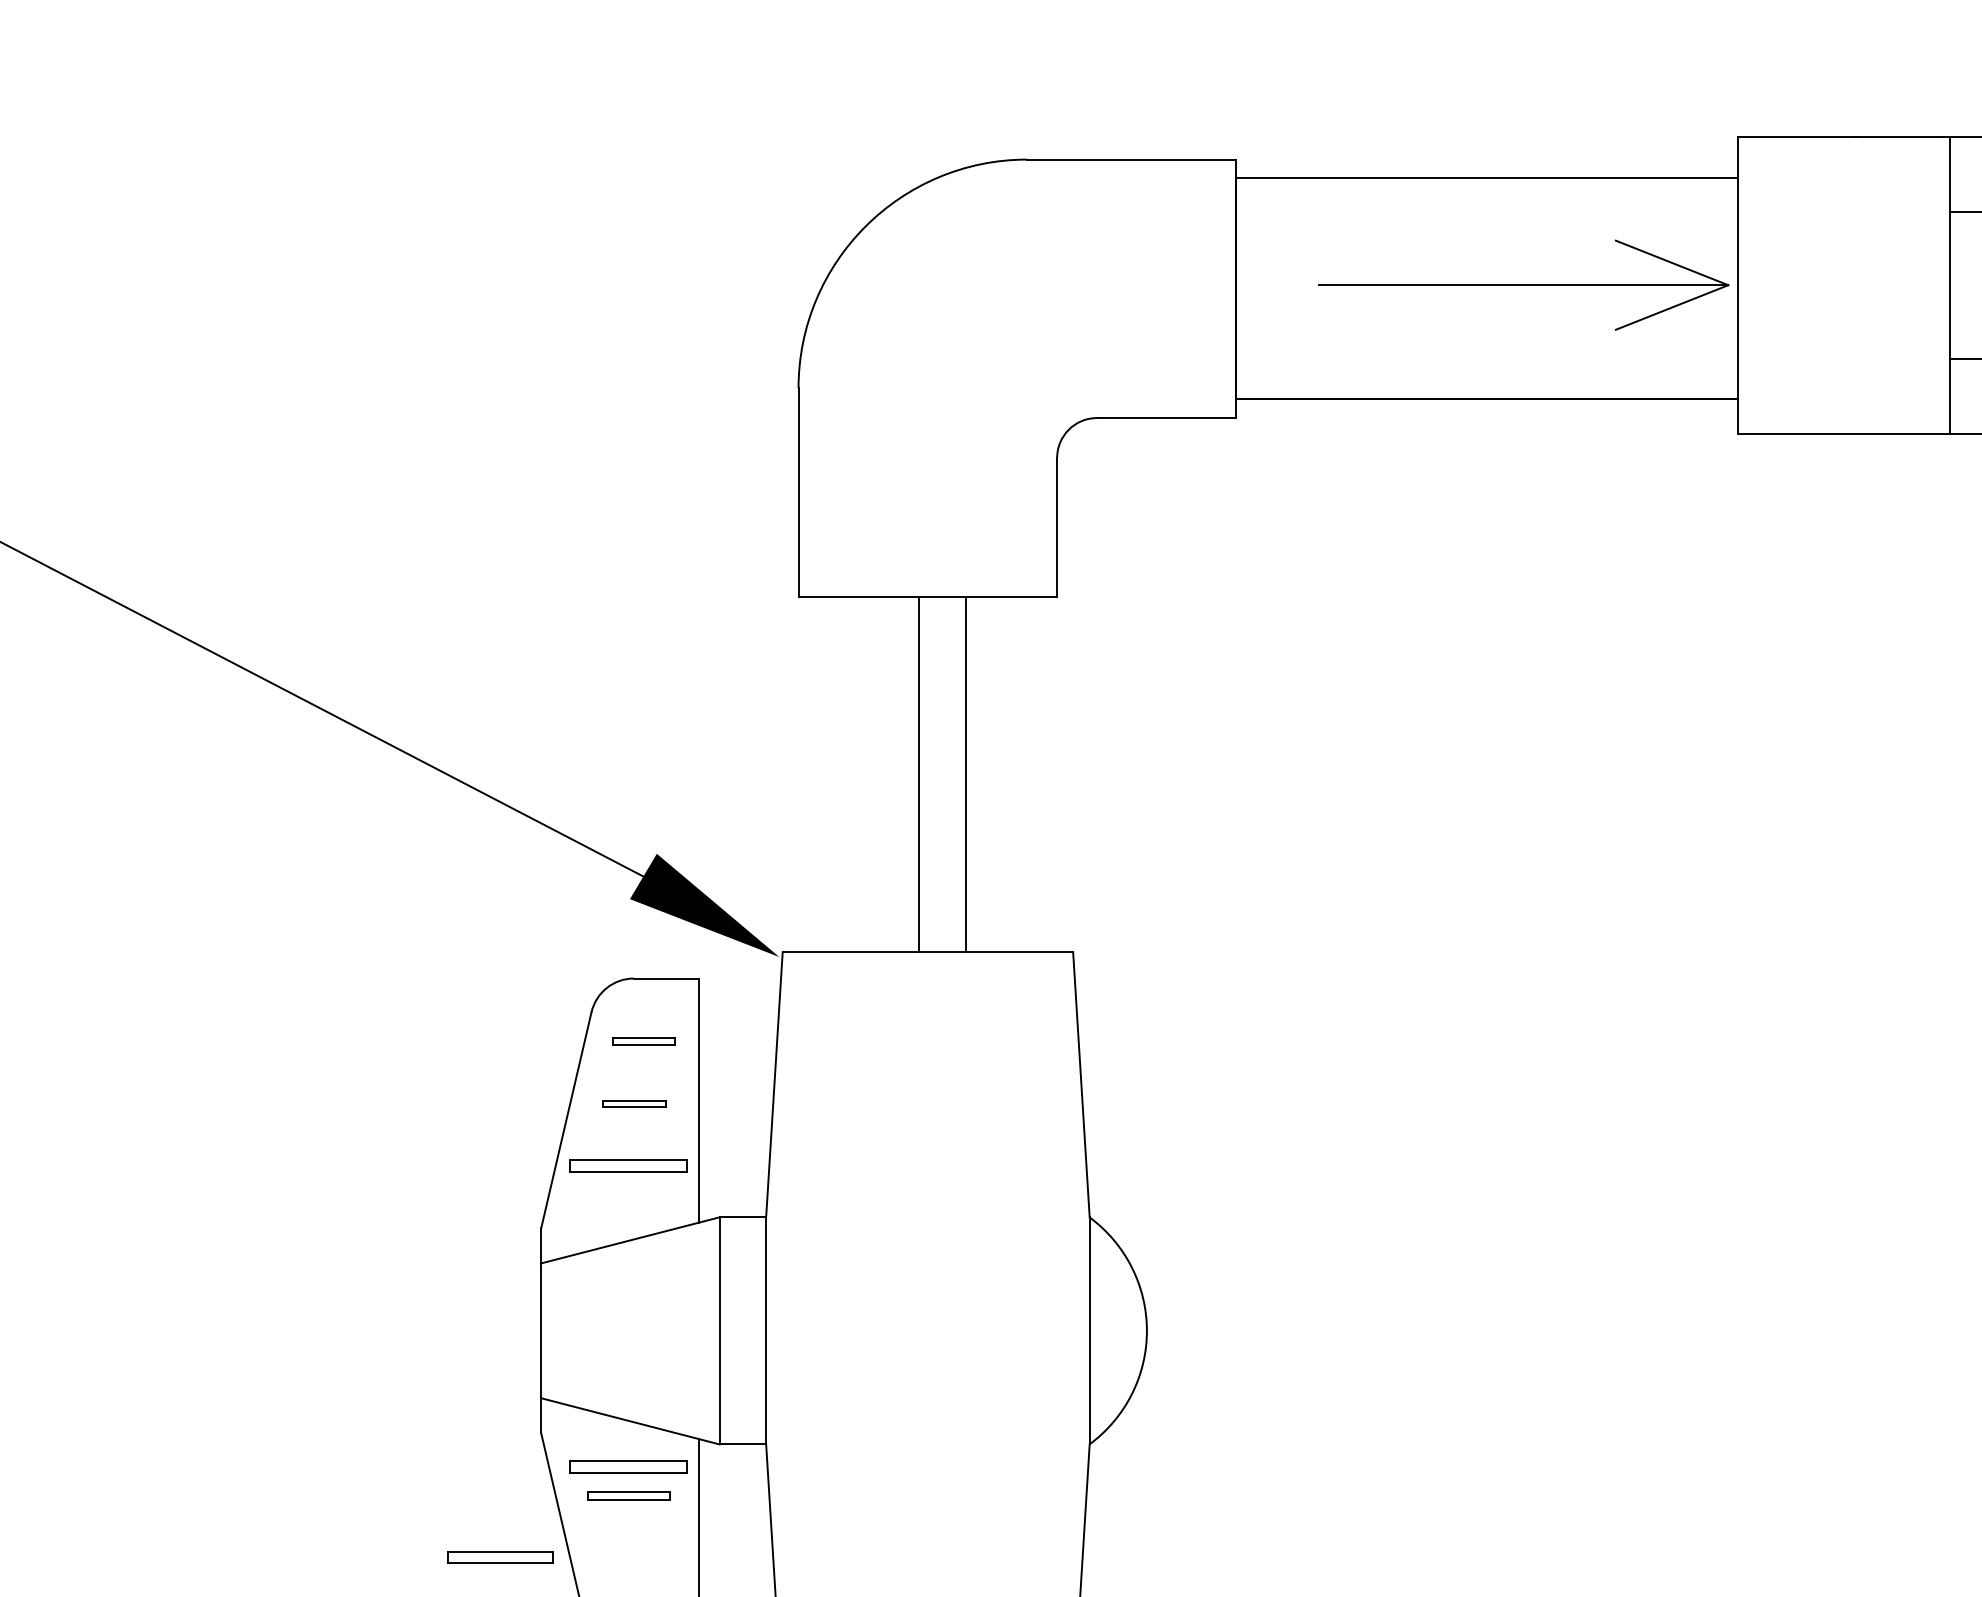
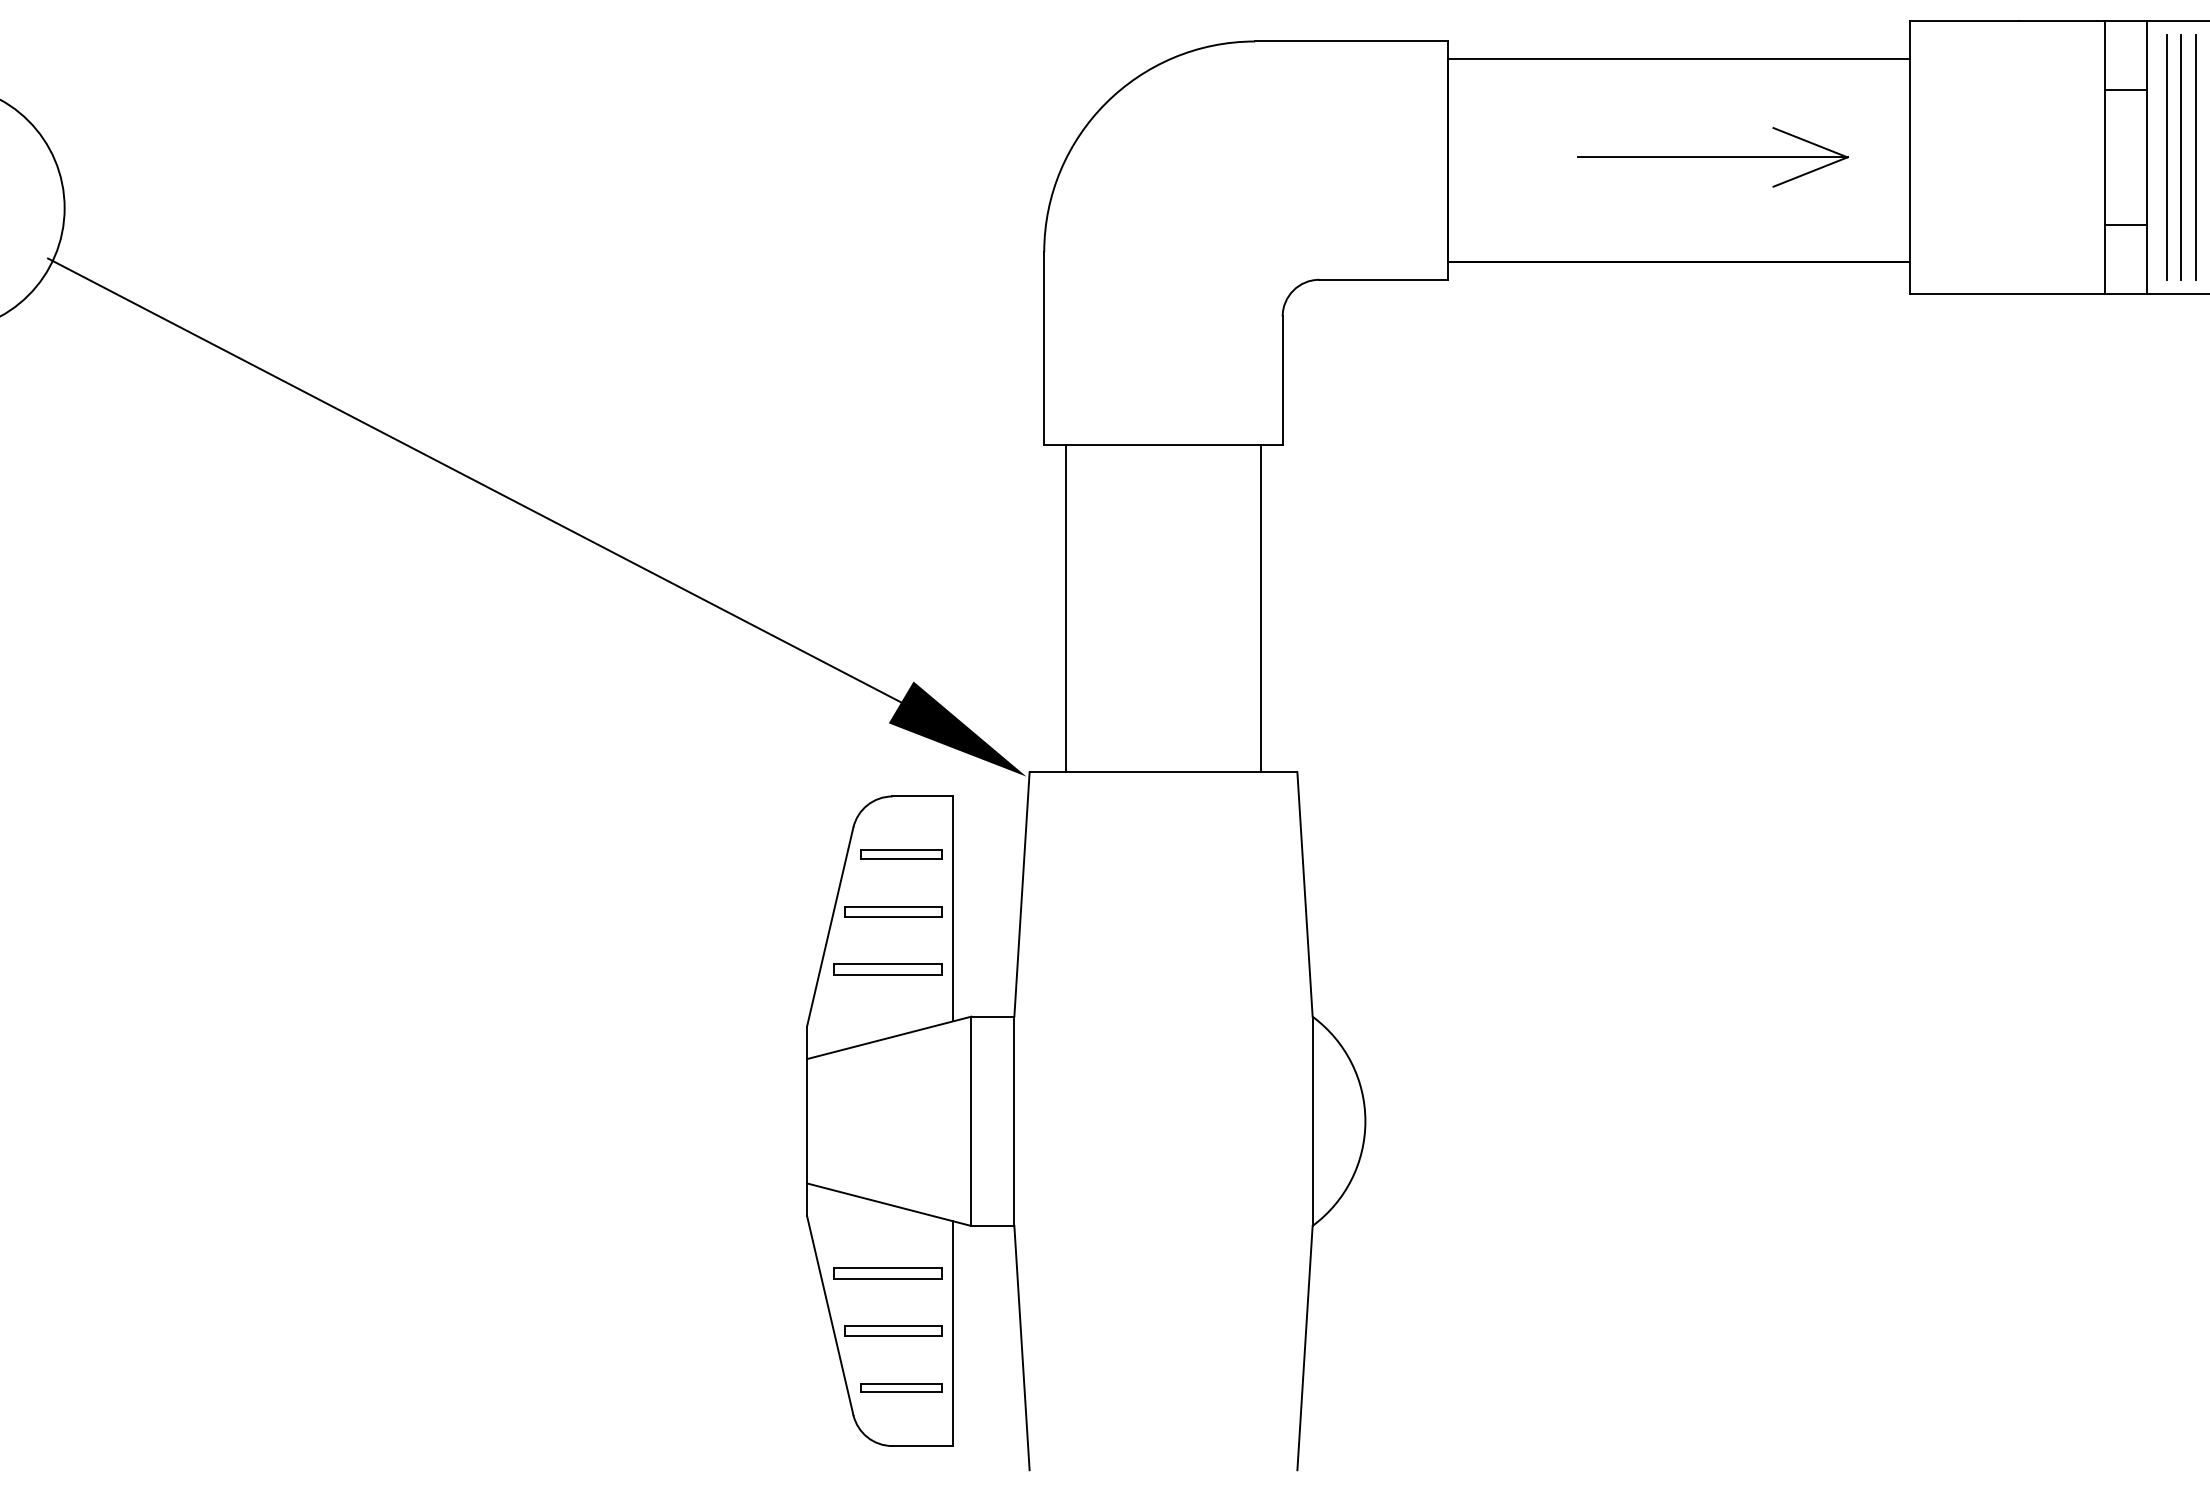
part: (1523, 285) -> (1712, 157), size x0.71
line: (965, 773) -> (1260, 607), moved
line: (918, 774) -> (1065, 608), moved
part: (643, 1041) -> (901, 854), size x1.43
part: (635, 1103) -> (893, 911), size x1.67
part: (628, 1467) -> (887, 1247), removed
part: (628, 1495) -> (887, 1273), size x1.43
part: (500, 1557) -> (893, 1330), moved

